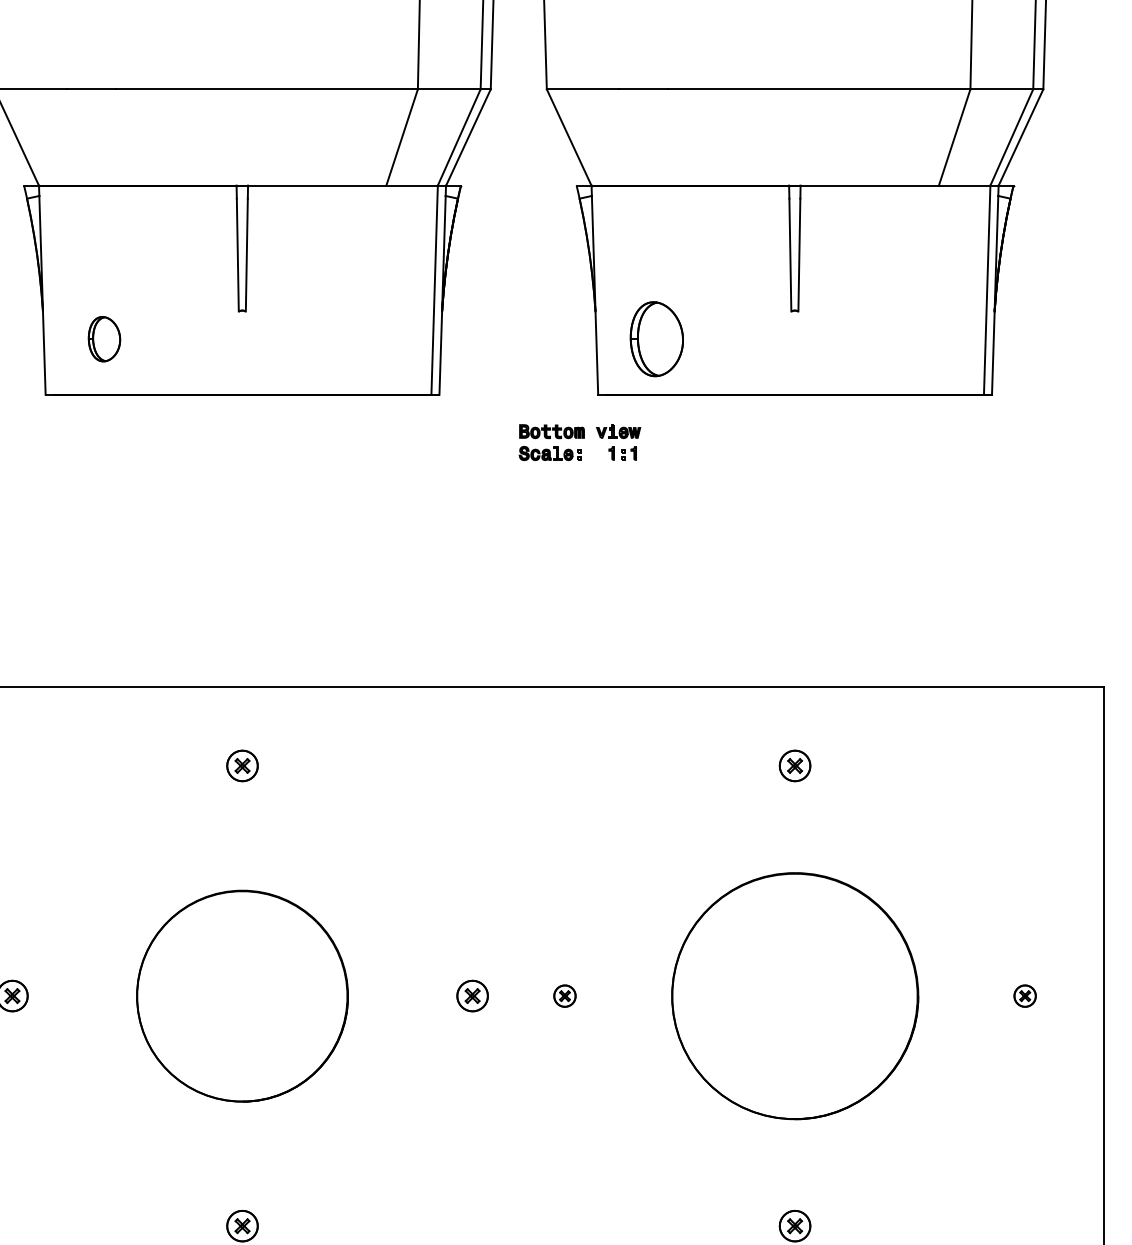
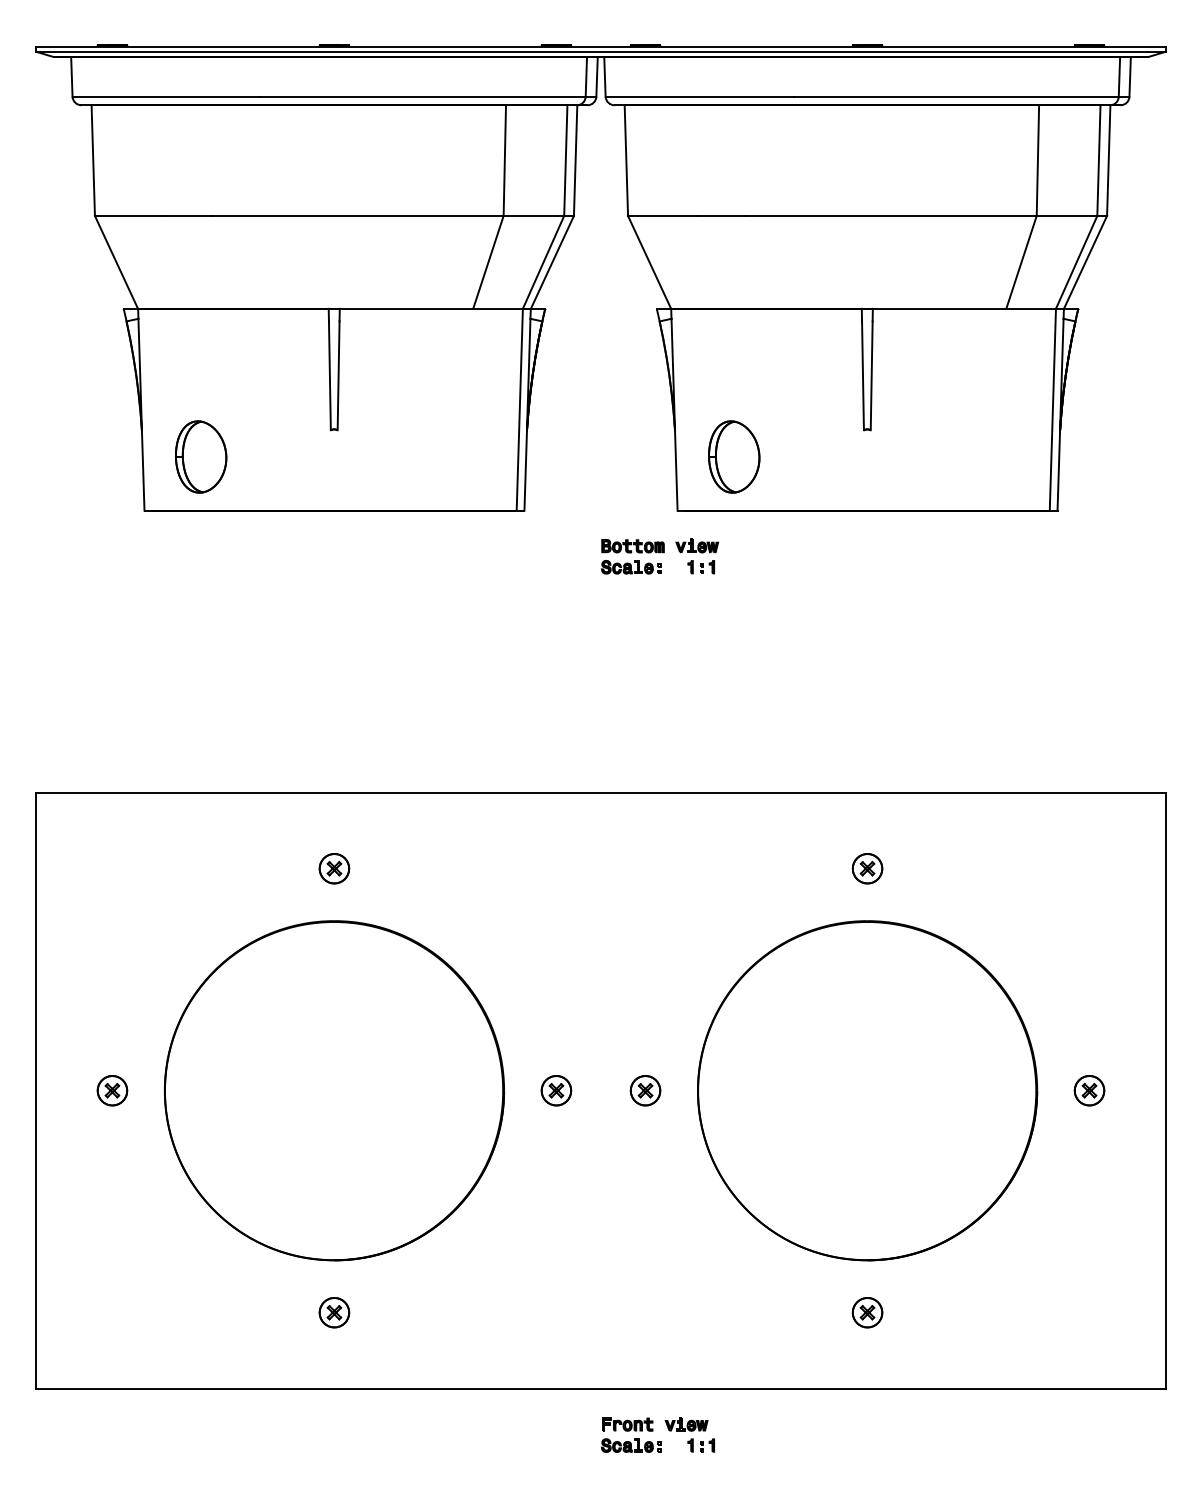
part: (104, 338) -> (201, 456), size x1.67
part: (242, 995) -> (334, 1090), size x1.67
part: (564, 995) -> (645, 1090), size x1.43
part: (795, 995) -> (867, 1090), size x1.43
part: (1025, 995) -> (1089, 1090), size x1.43

